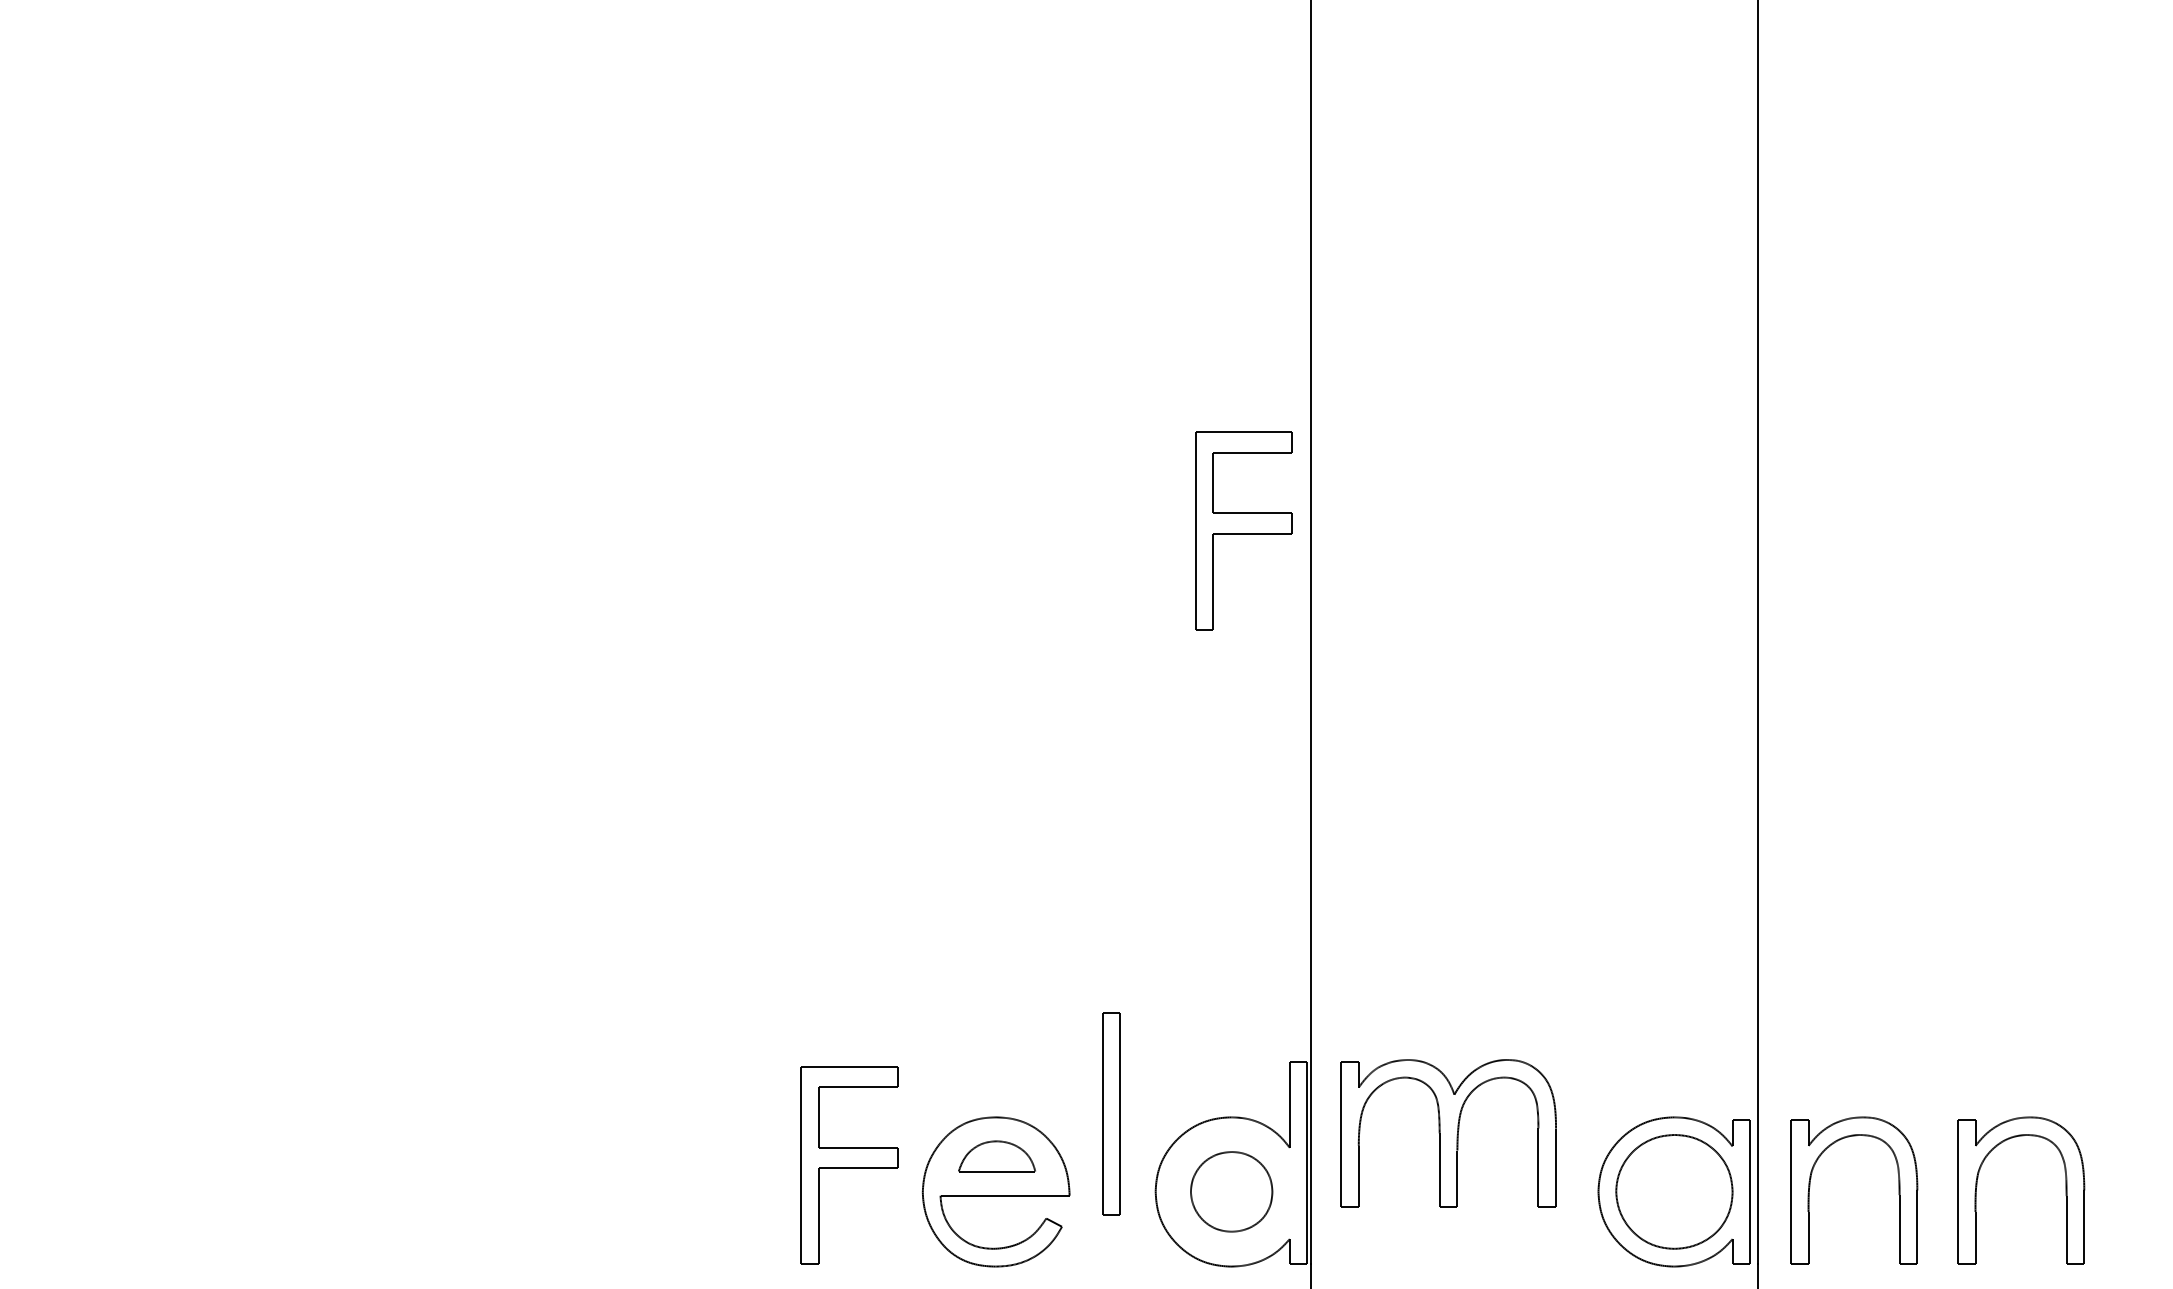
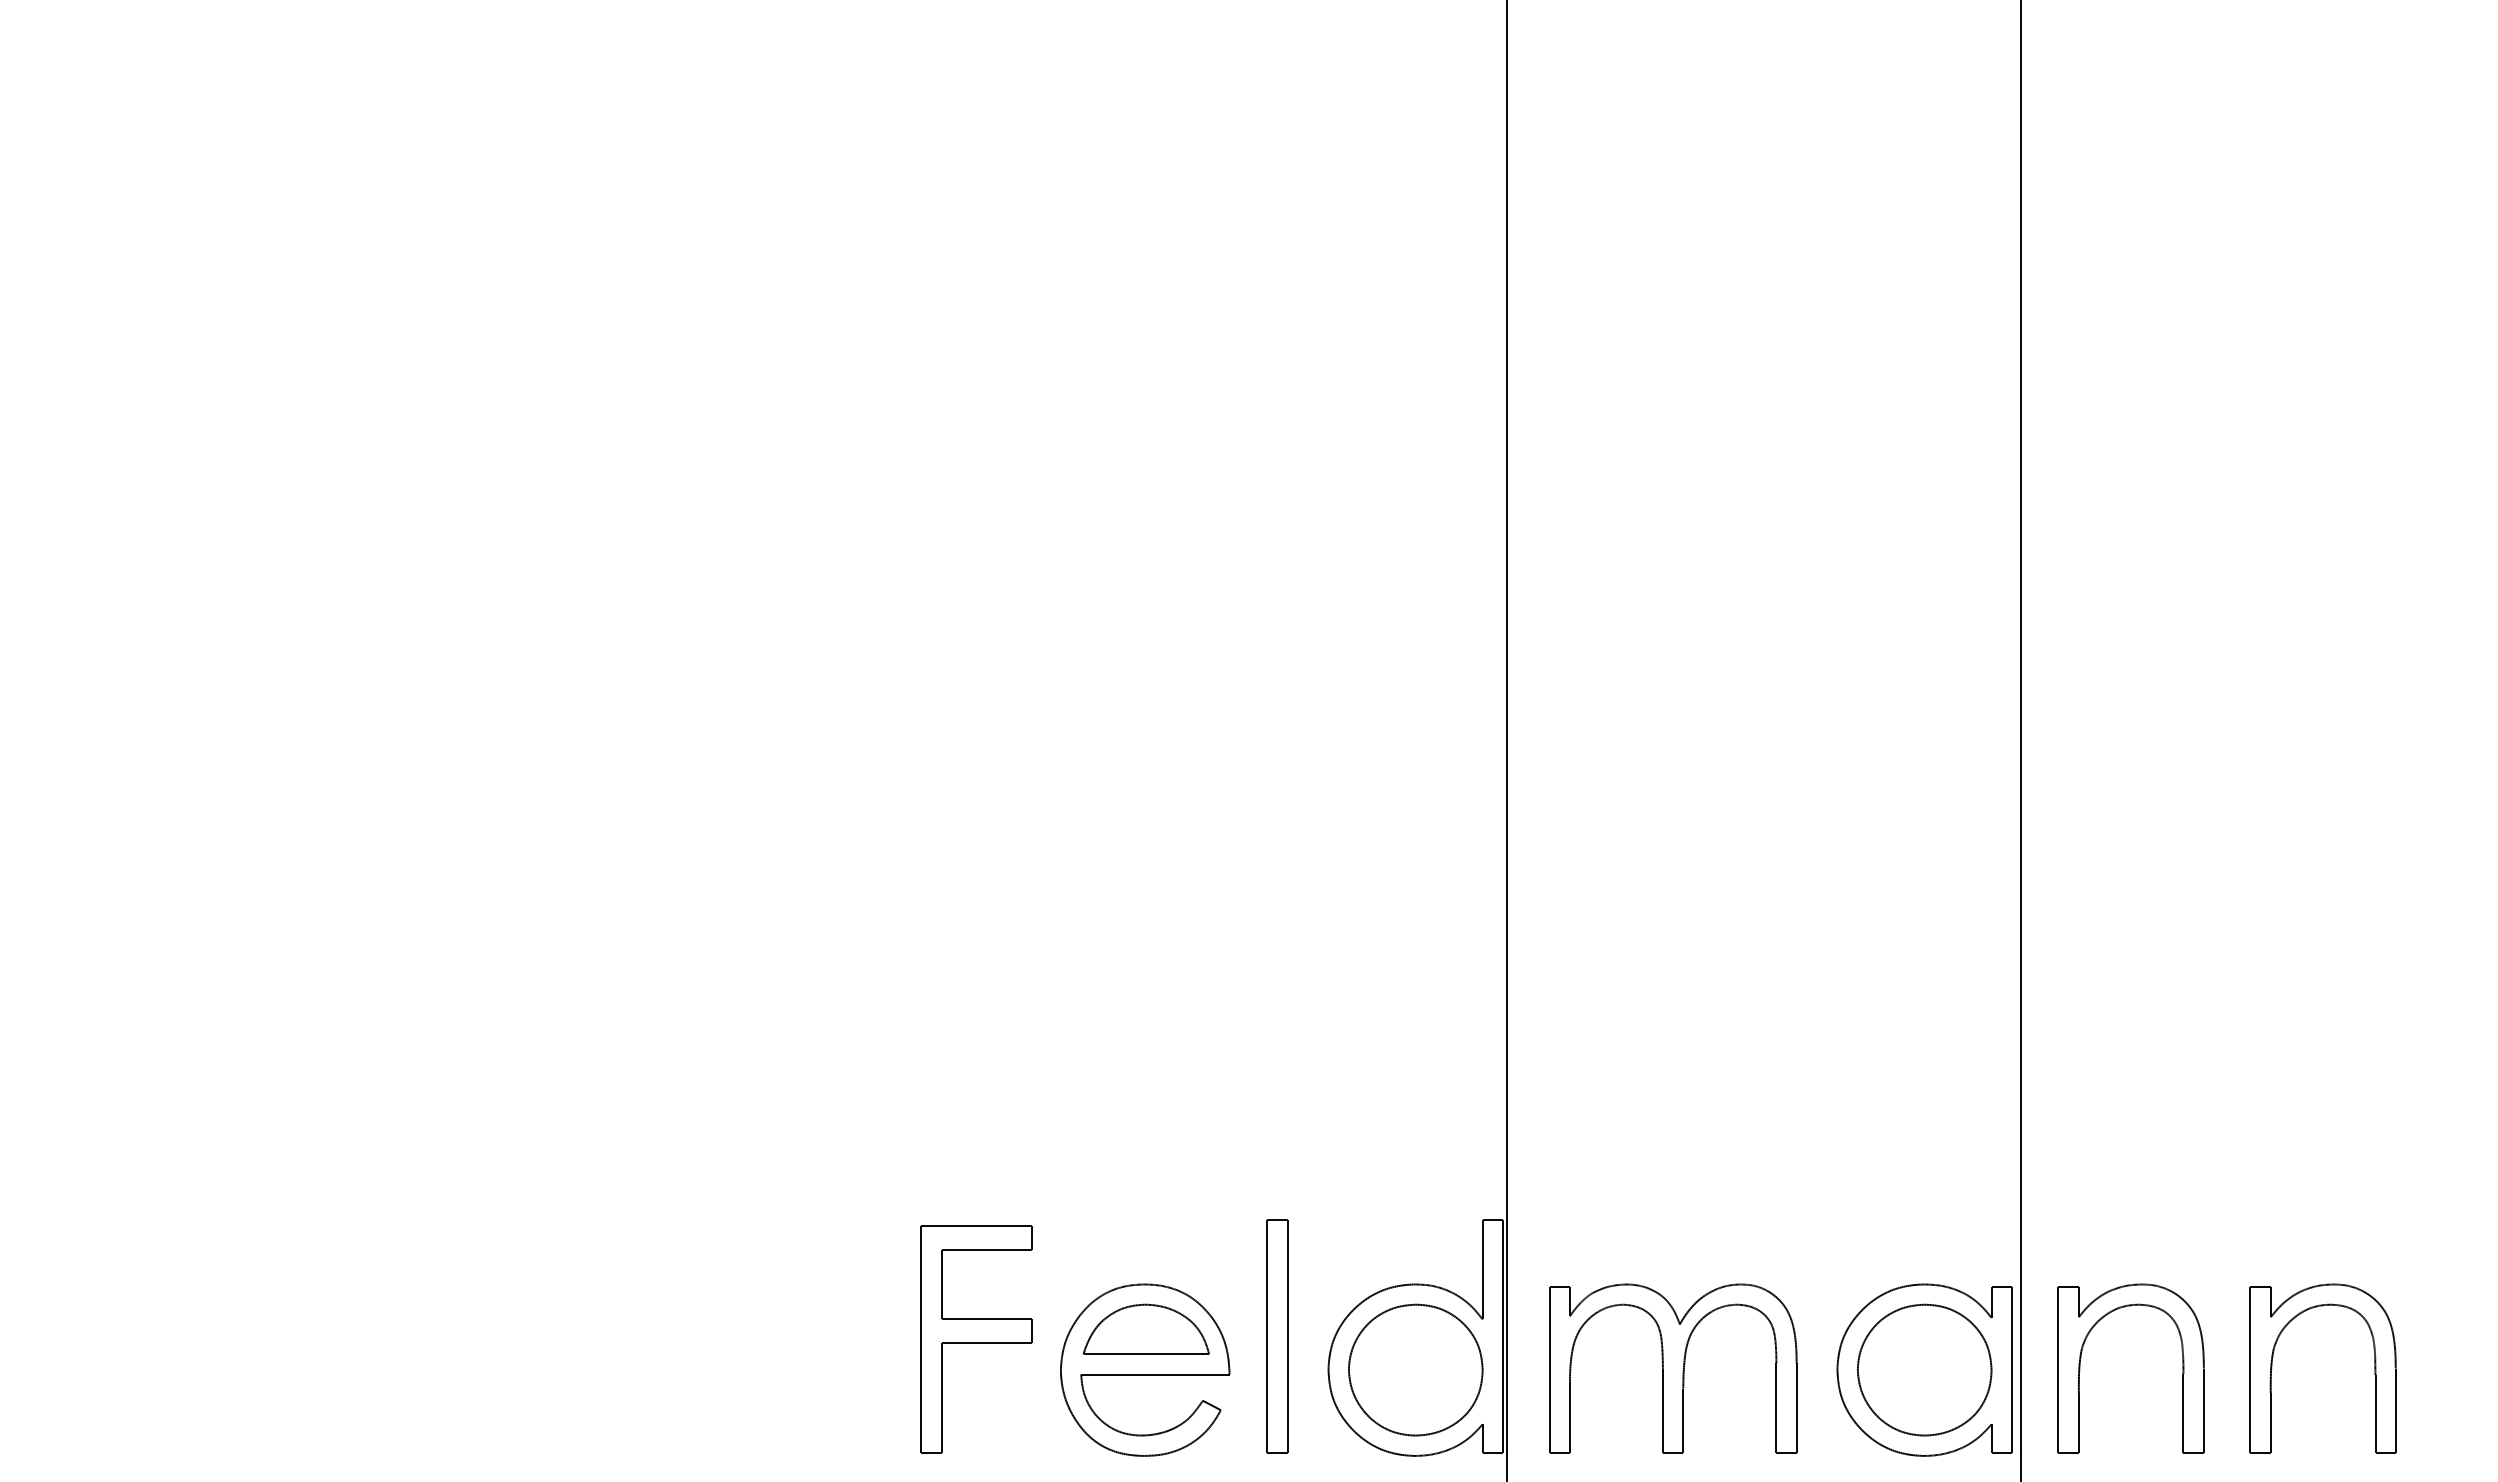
part: (1243, 530) -> (1429, 610), removed
part: (1111, 1113) -> (1277, 1336), moved
part: (1448, 1133) -> (1673, 1368), moved
part: (996, 1155) -> (1145, 1328), size x1.43
part: (1231, 1191) -> (1415, 1369), size x1.43

